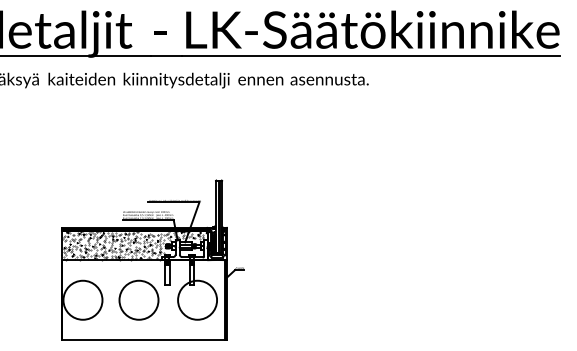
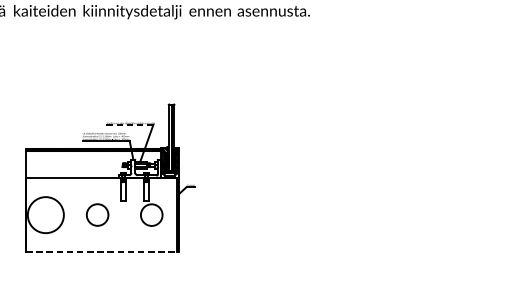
line: (174, 202) -> (130, 124), solid -> dashed
hatch: (134, 245) -> (93, 164), removed
circle: (138, 299) -> (97, 214), size x0.6
circle: (197, 299) -> (151, 214), size x0.6
line: (144, 340) -> (102, 252), solid -> dashed

